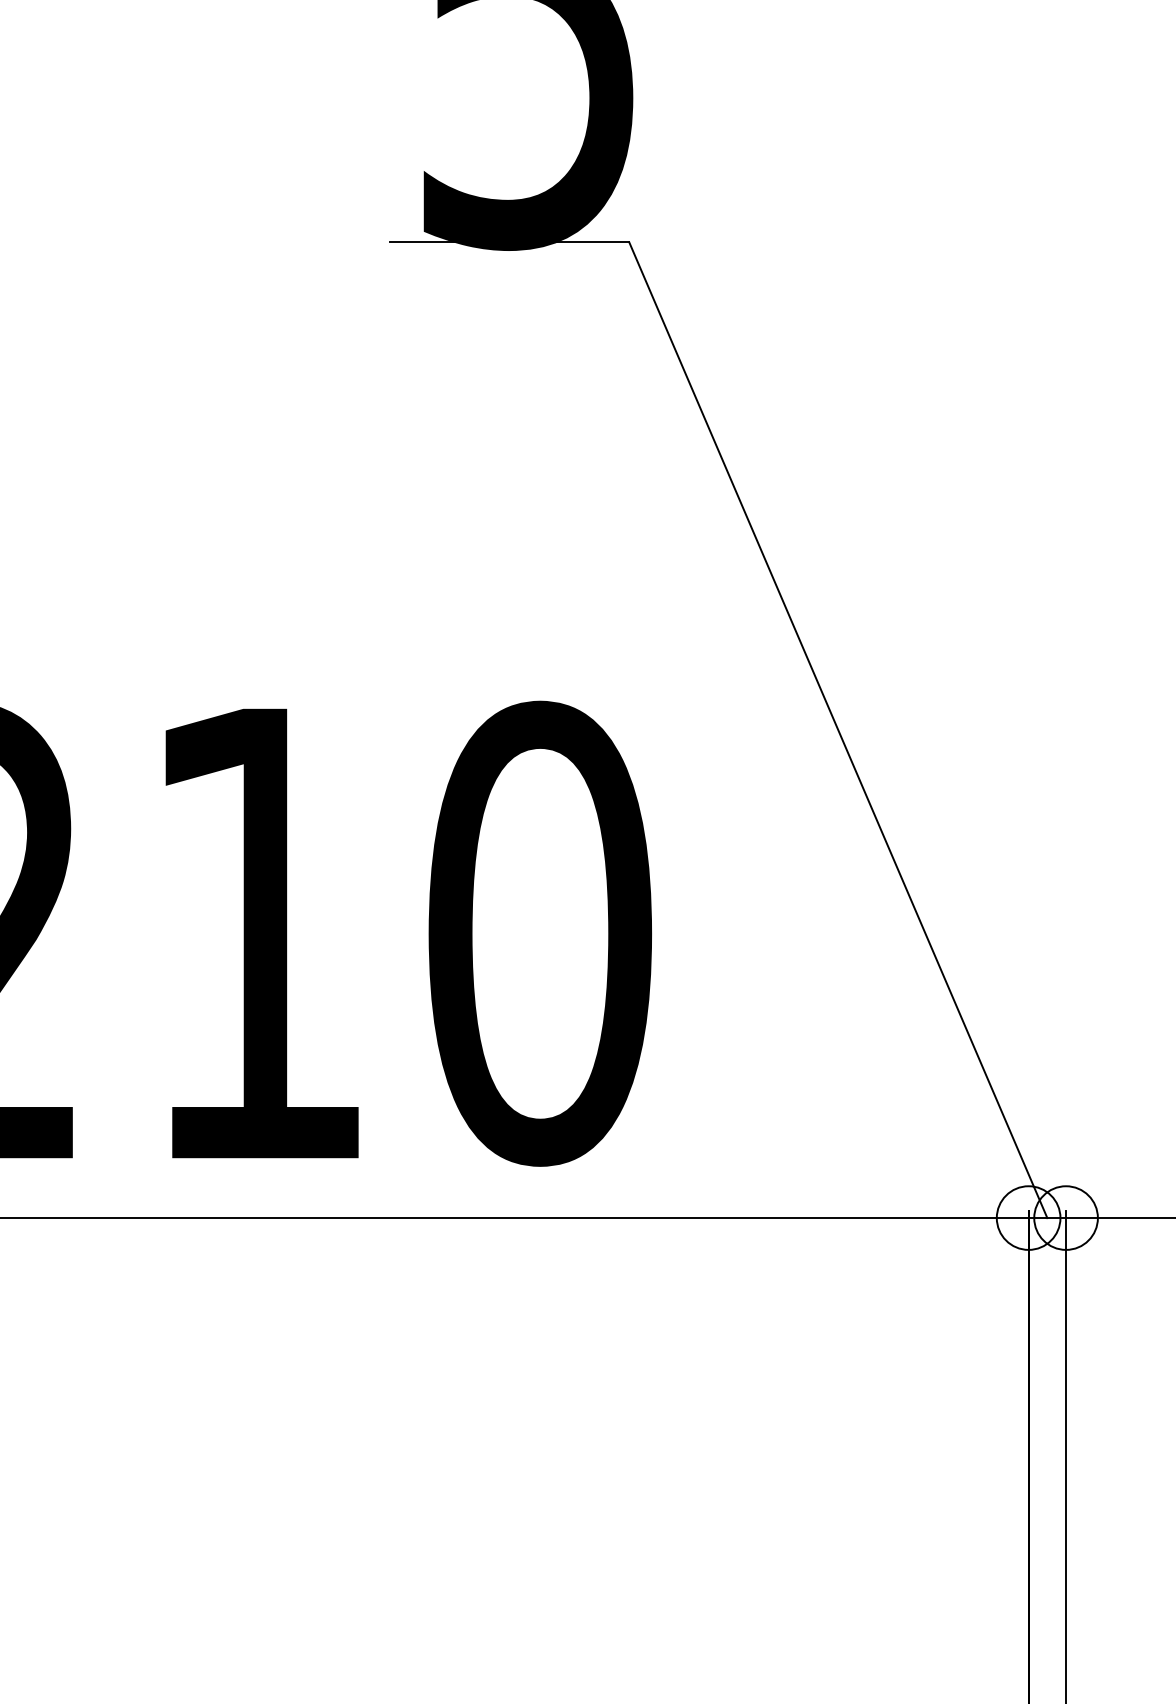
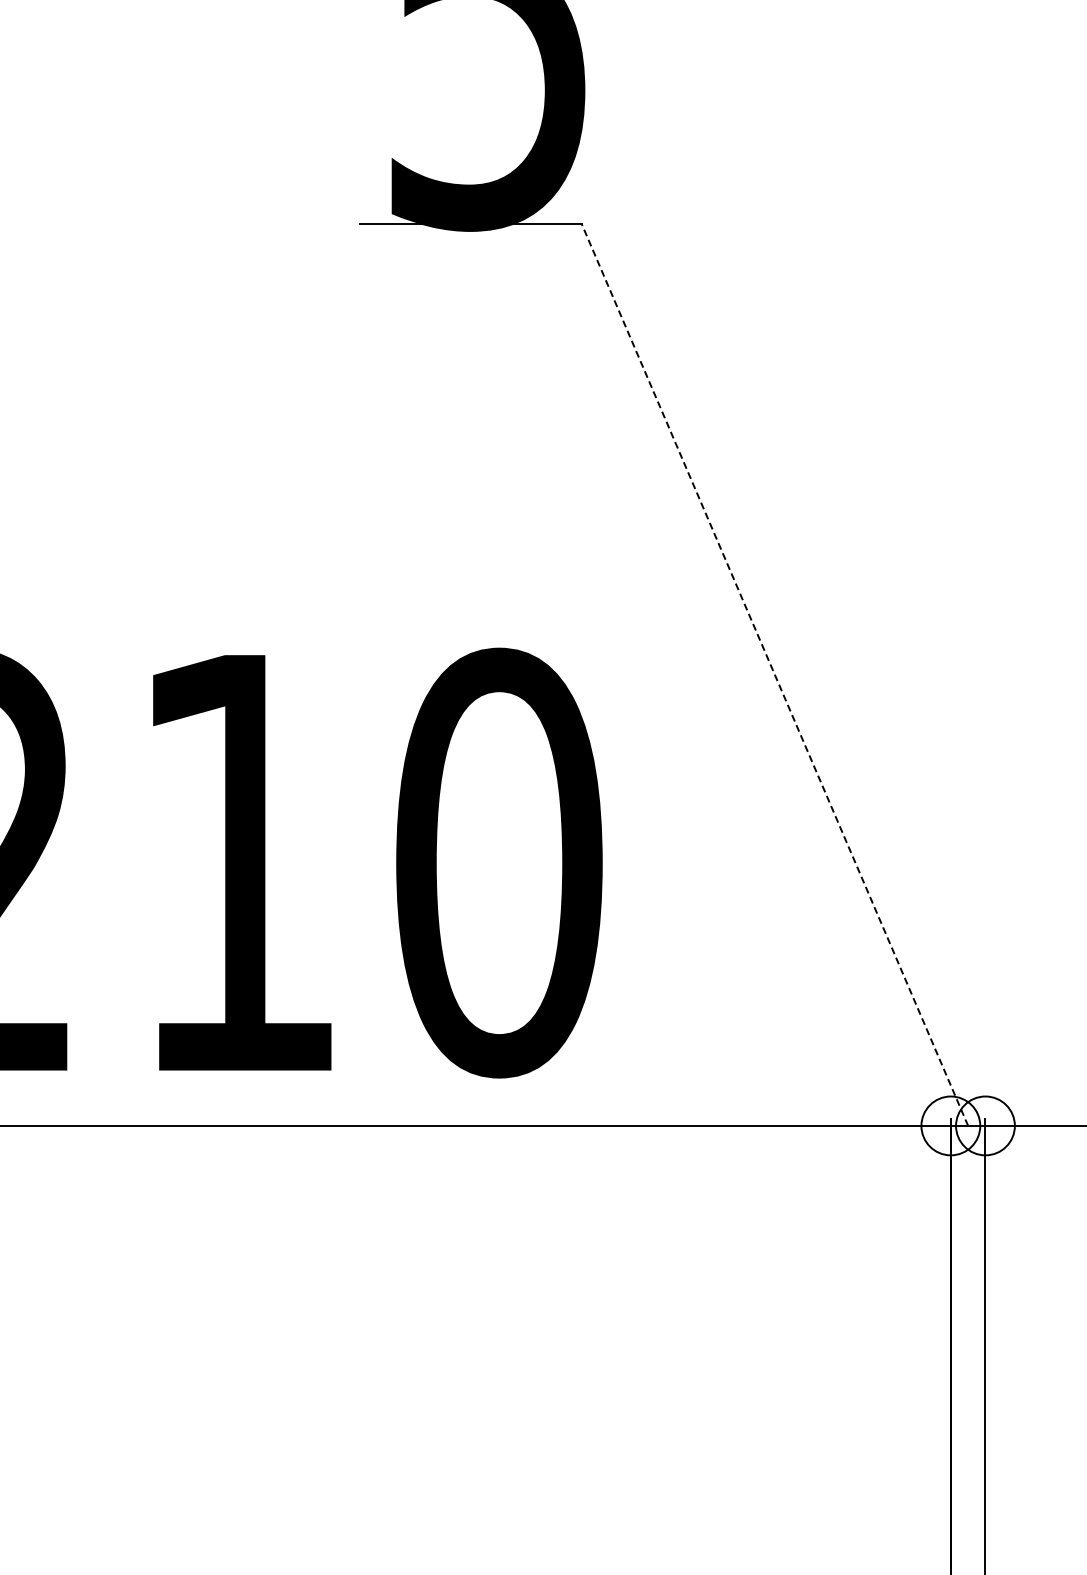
line: (837, 729) -> (774, 674), solid -> dashed

